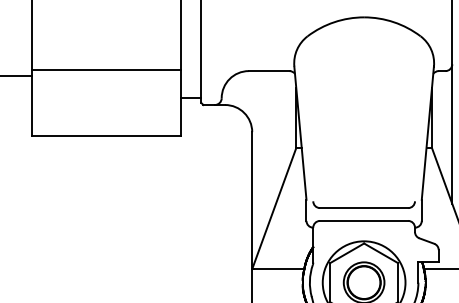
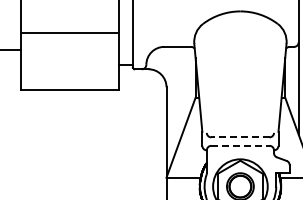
line: (106, 70) -> (70, 33), moved
line: (362, 208) -> (239, 137), solid -> dashed
line: (364, 220) -> (240, 145), solid -> dashed

